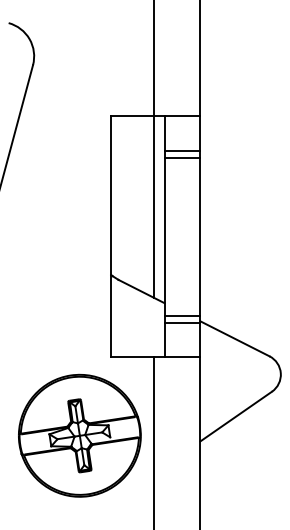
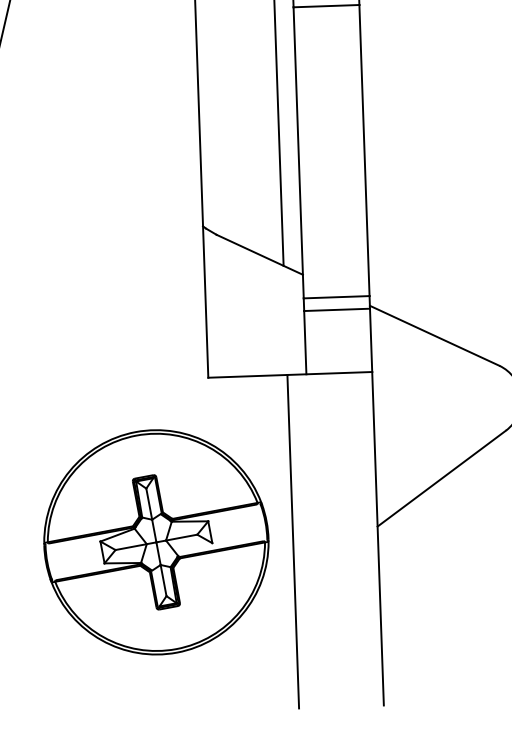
part: (79, 435) -> (155, 541), moved

